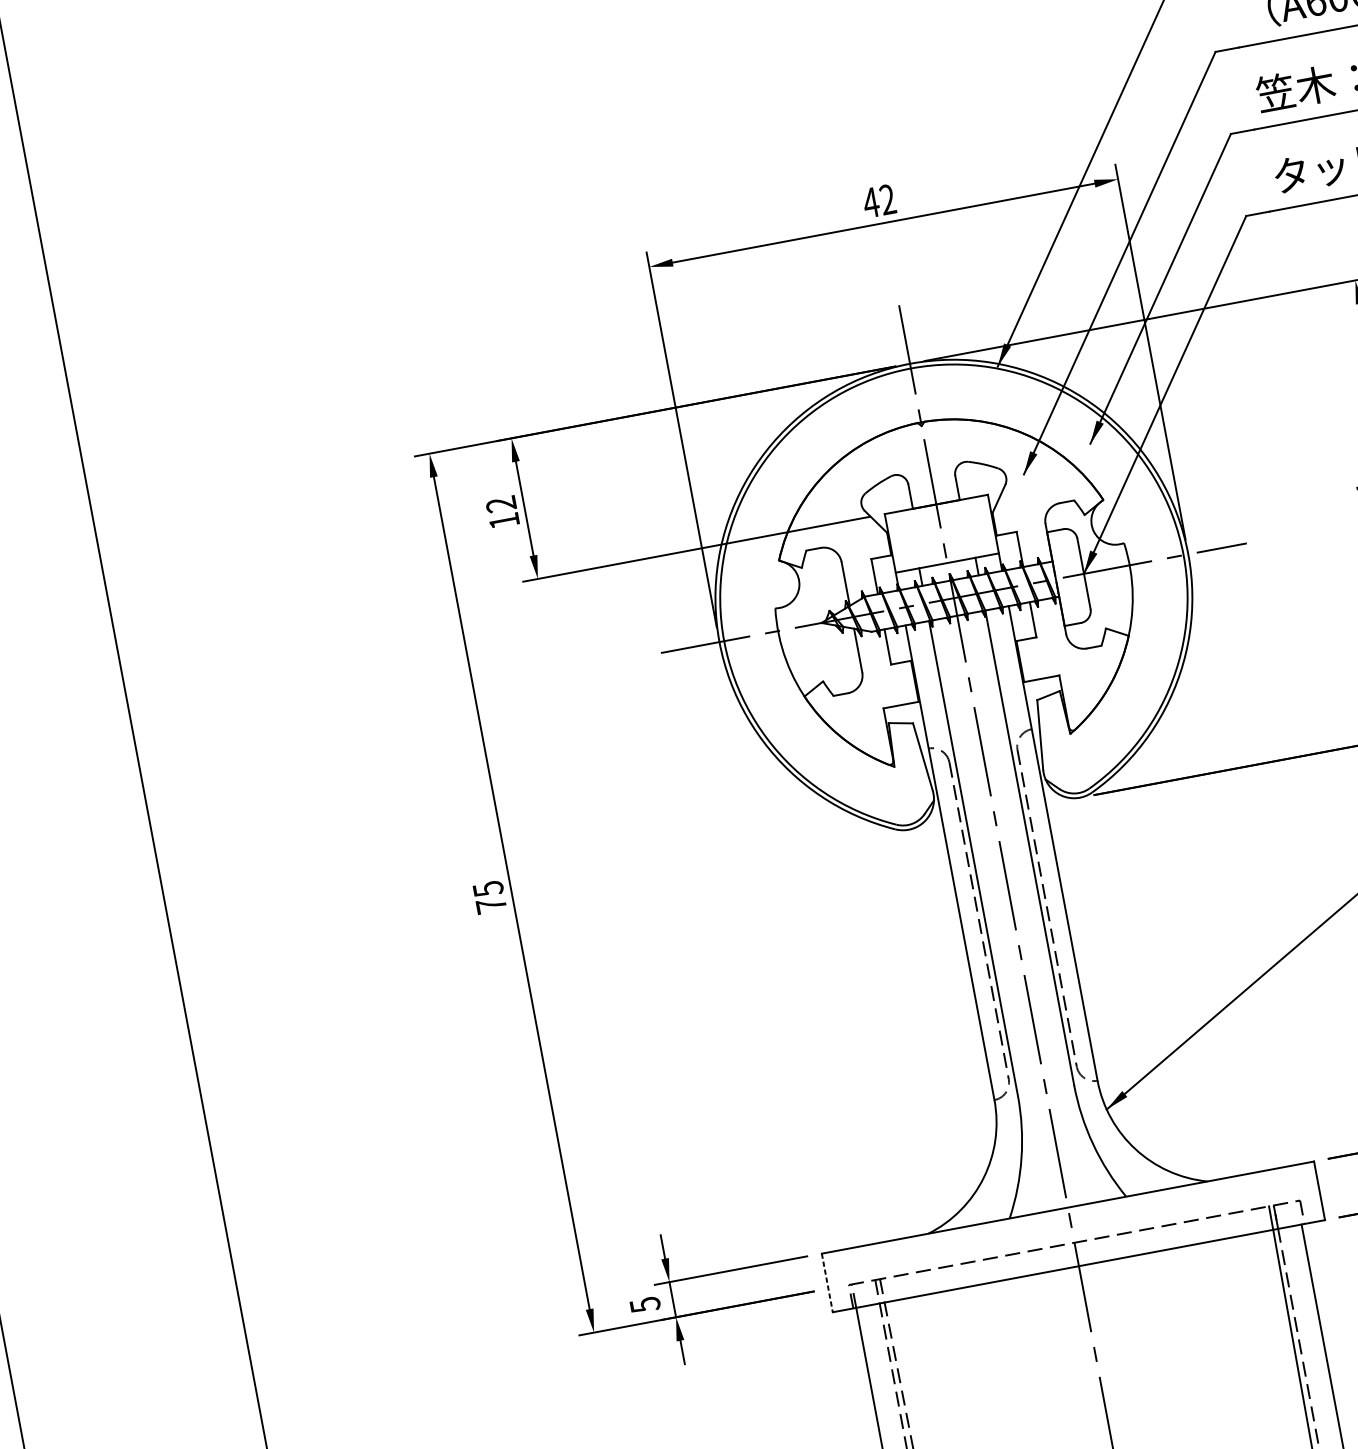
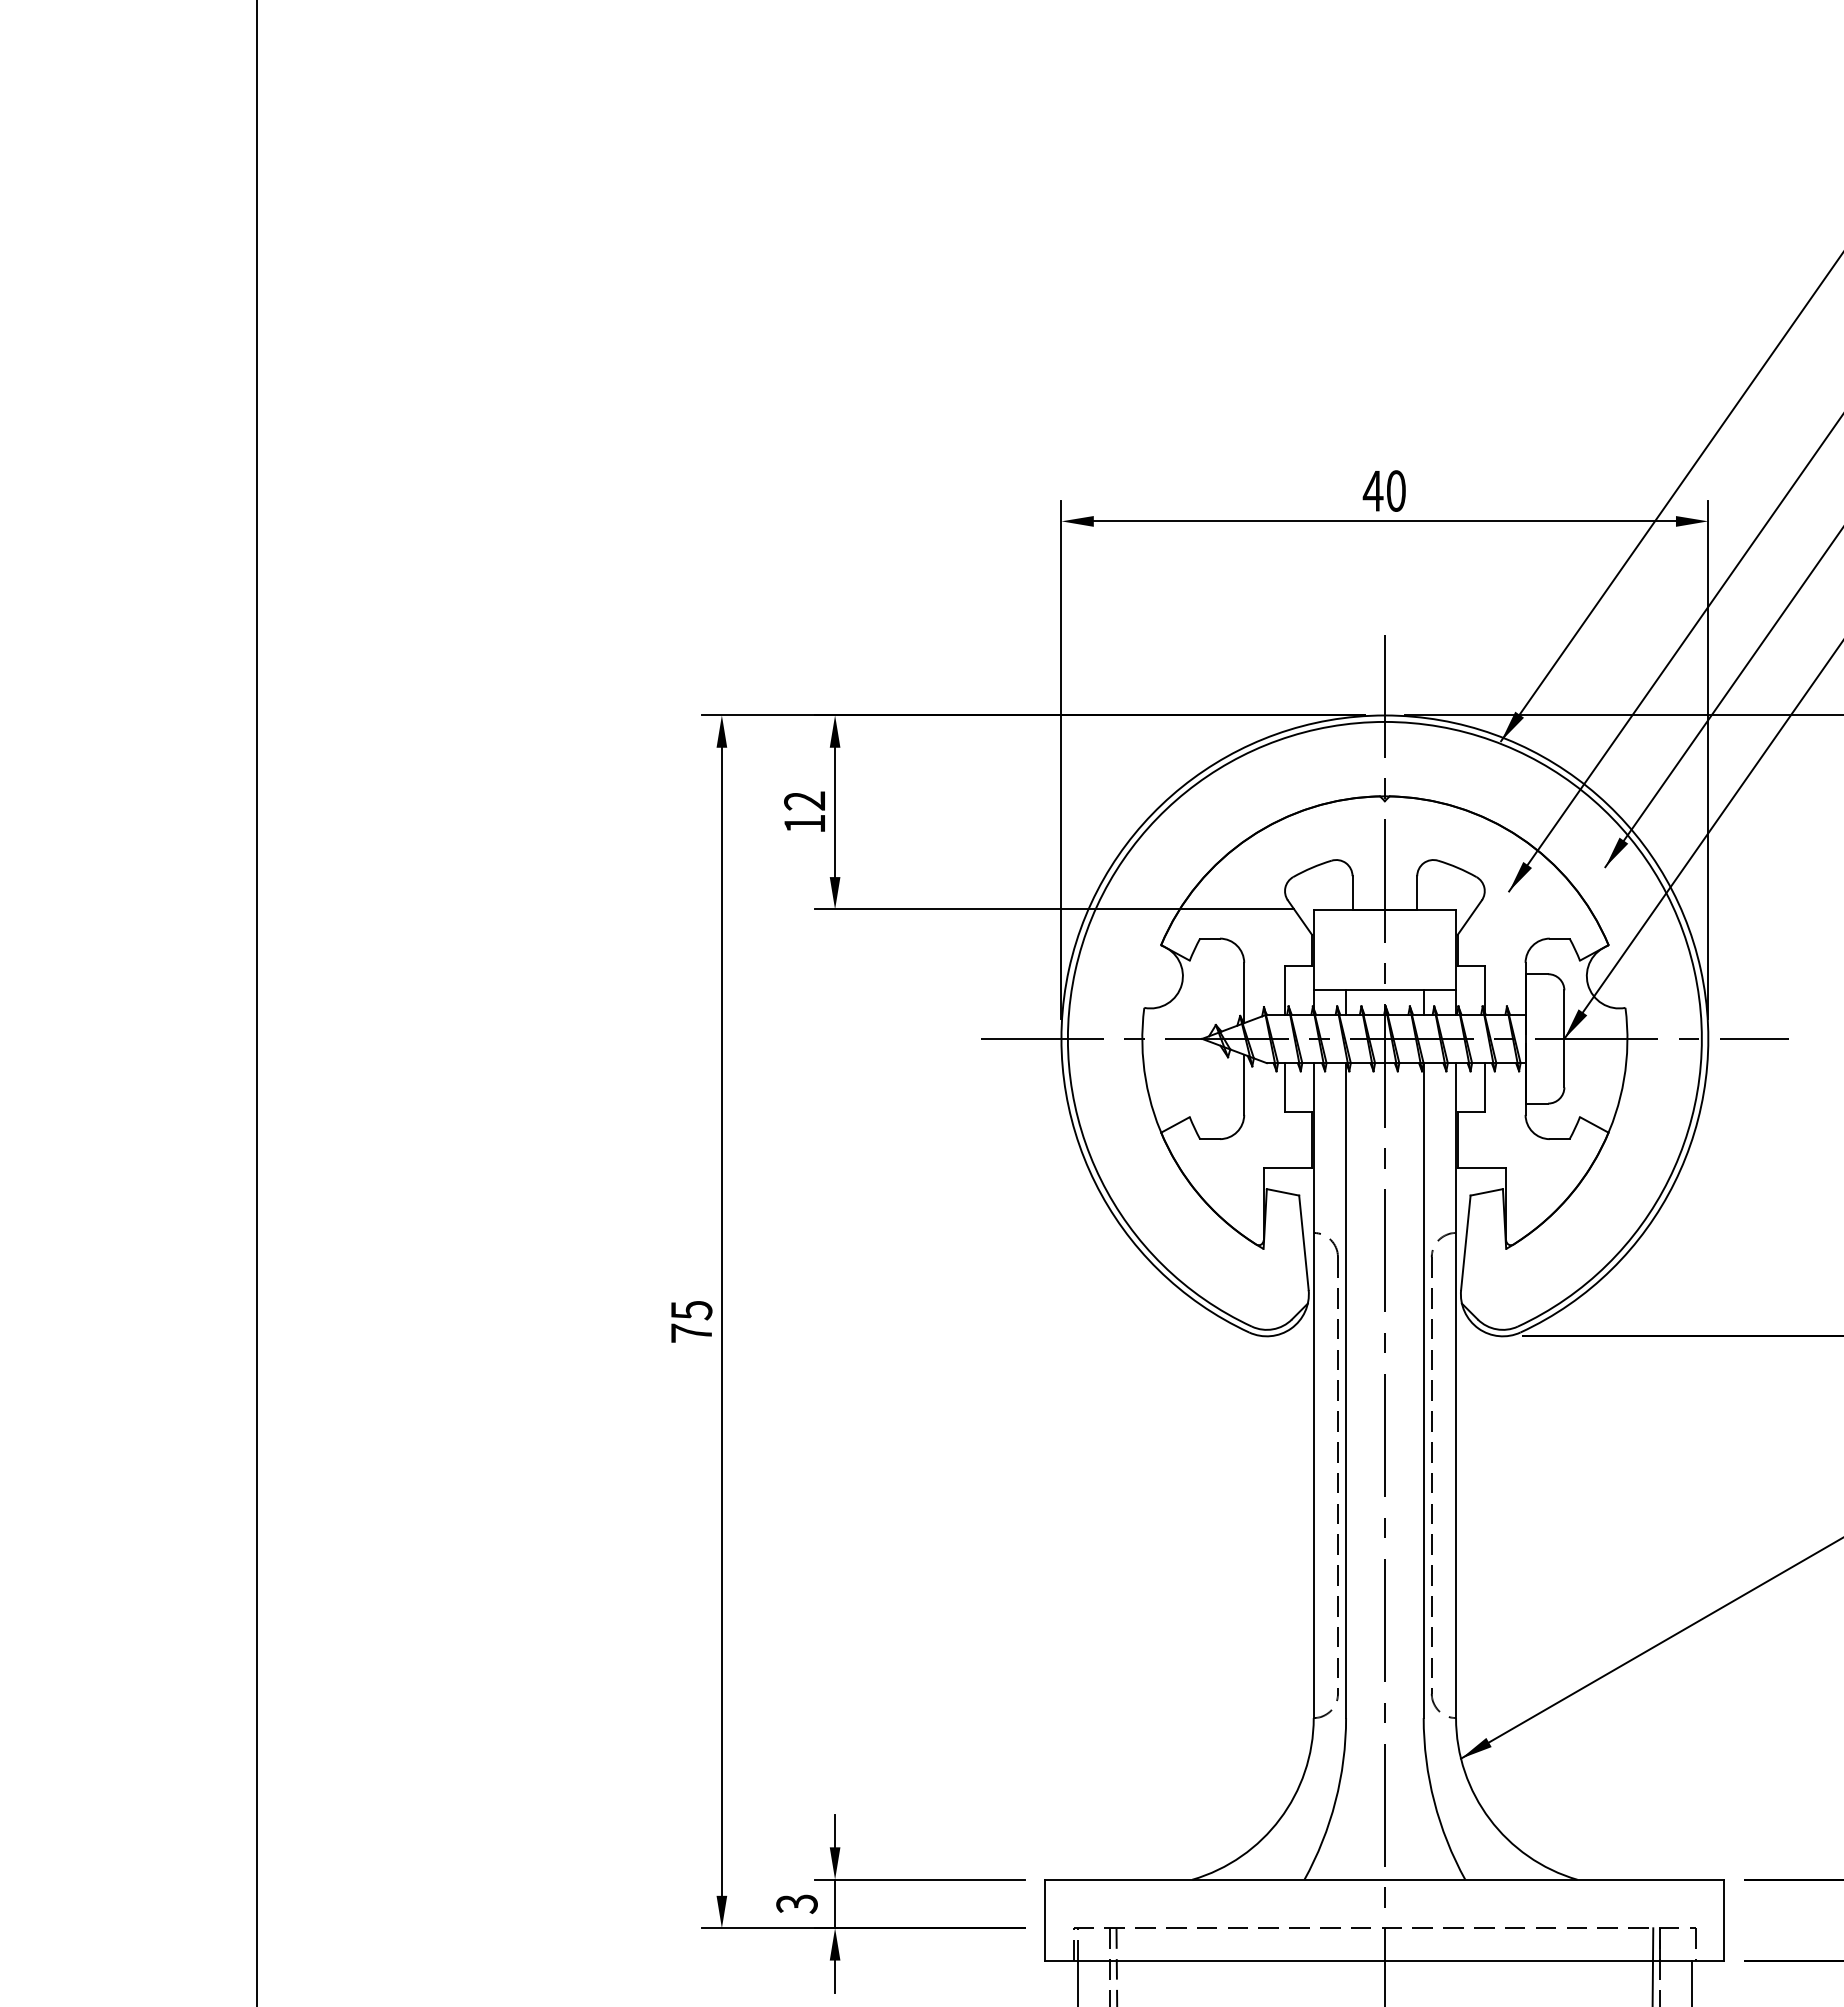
text: (887, 199) -> (1395, 490), 42 -> 40
line: (827, 1283) -> (1045, 1920), dashed -> solid
text: (644, 1304) -> (796, 1903), 5 -> 3

